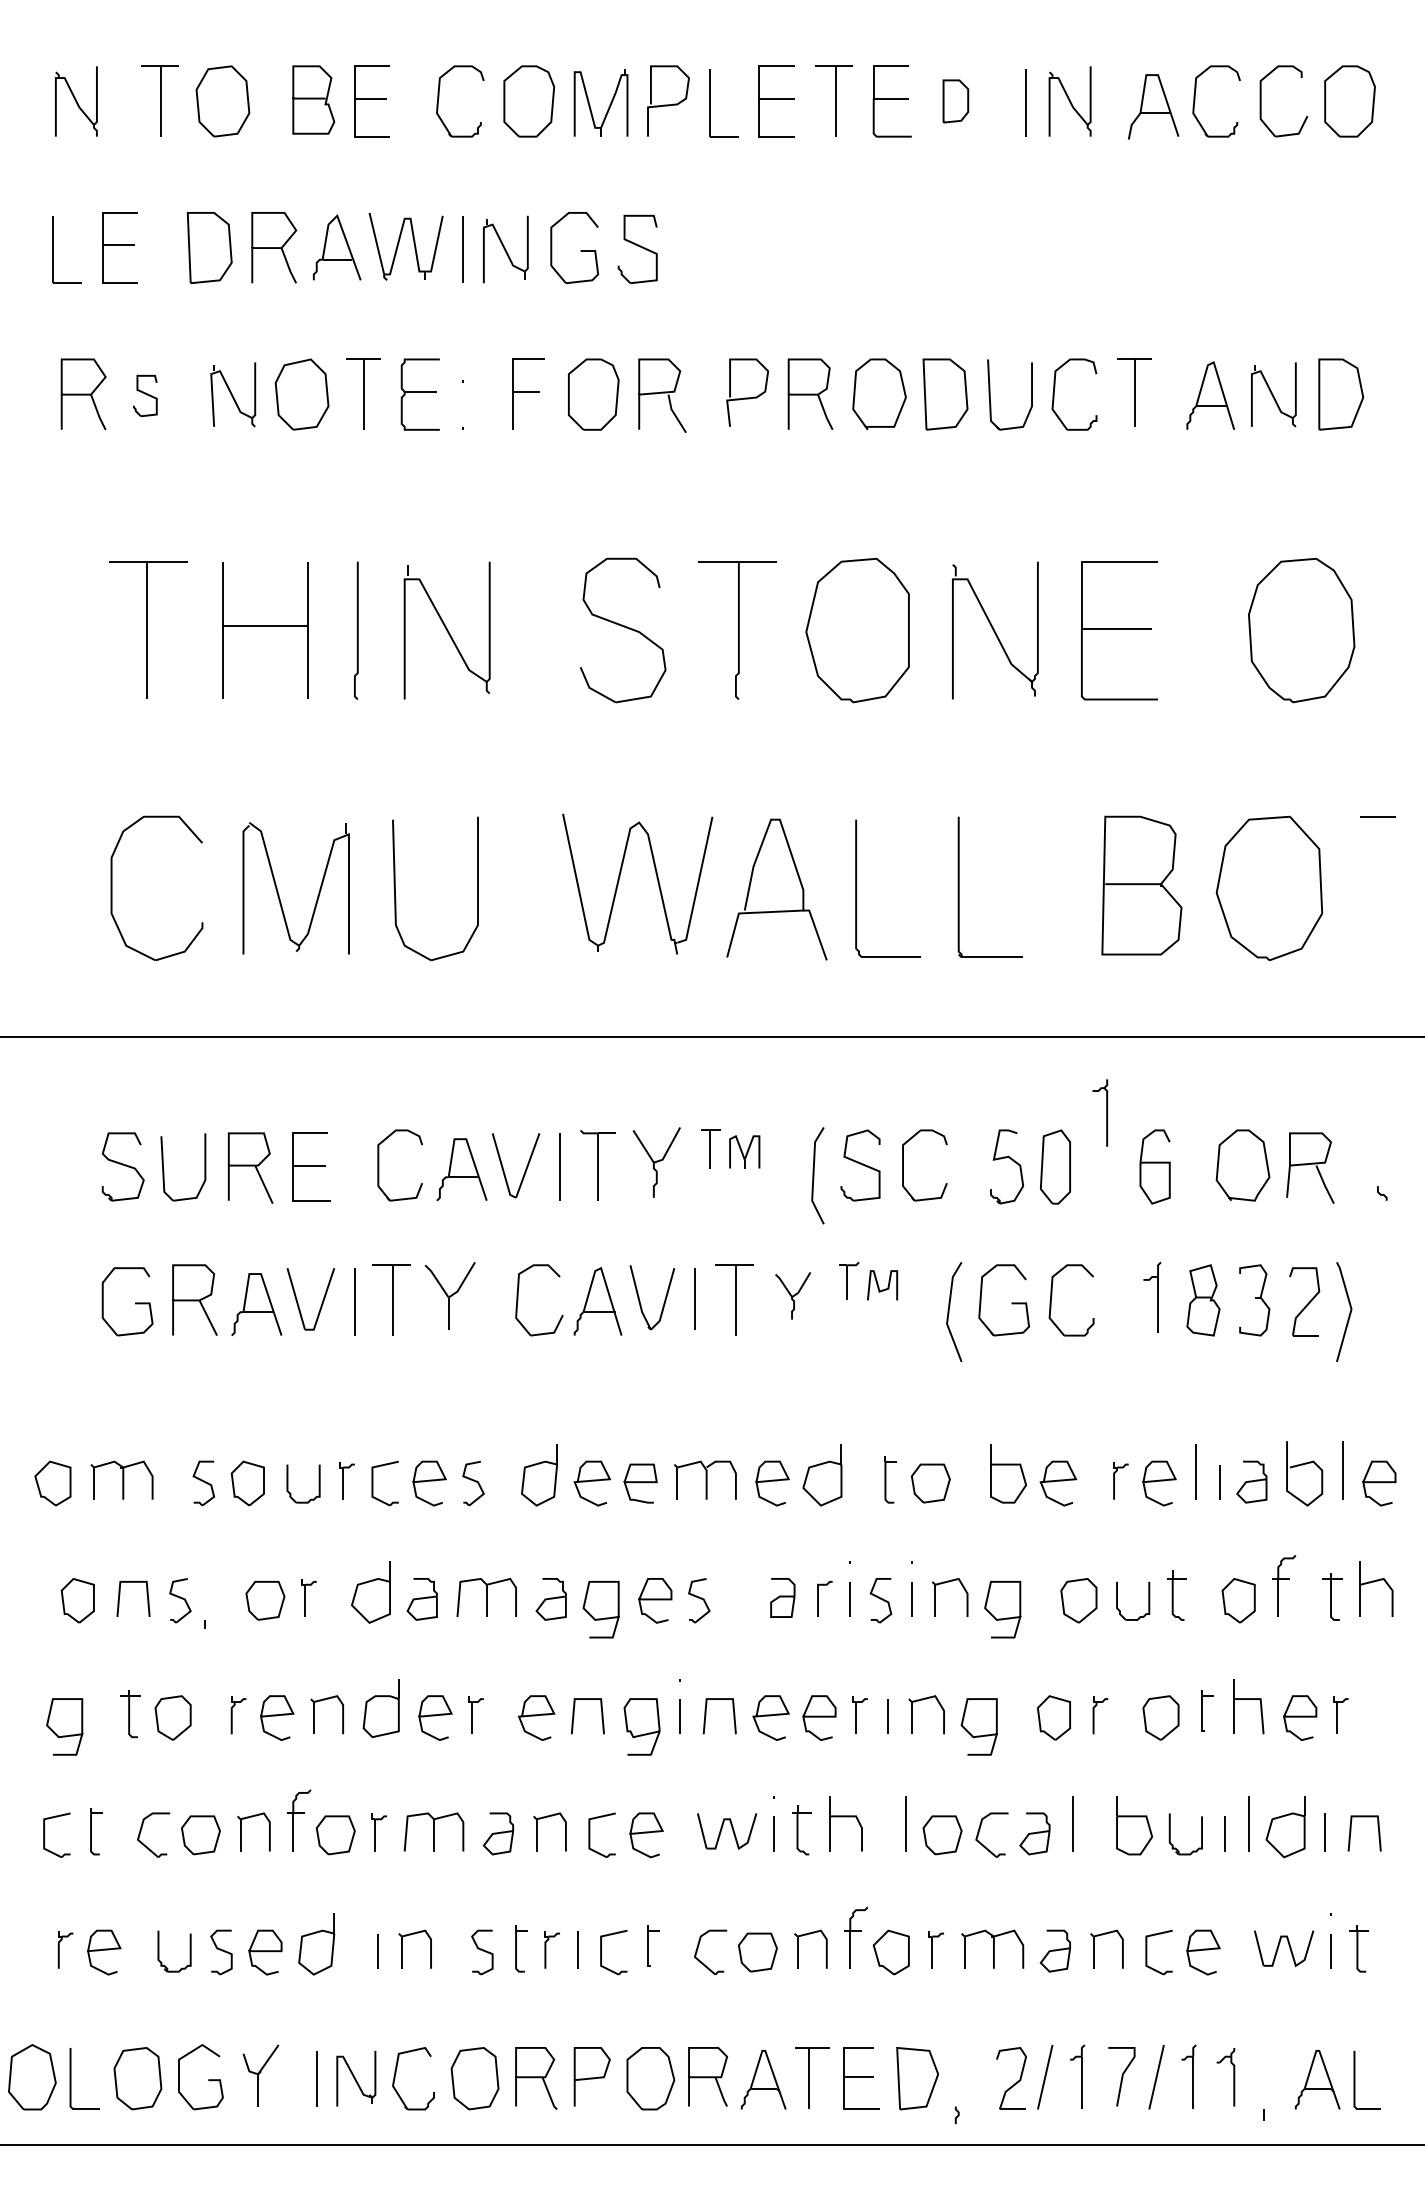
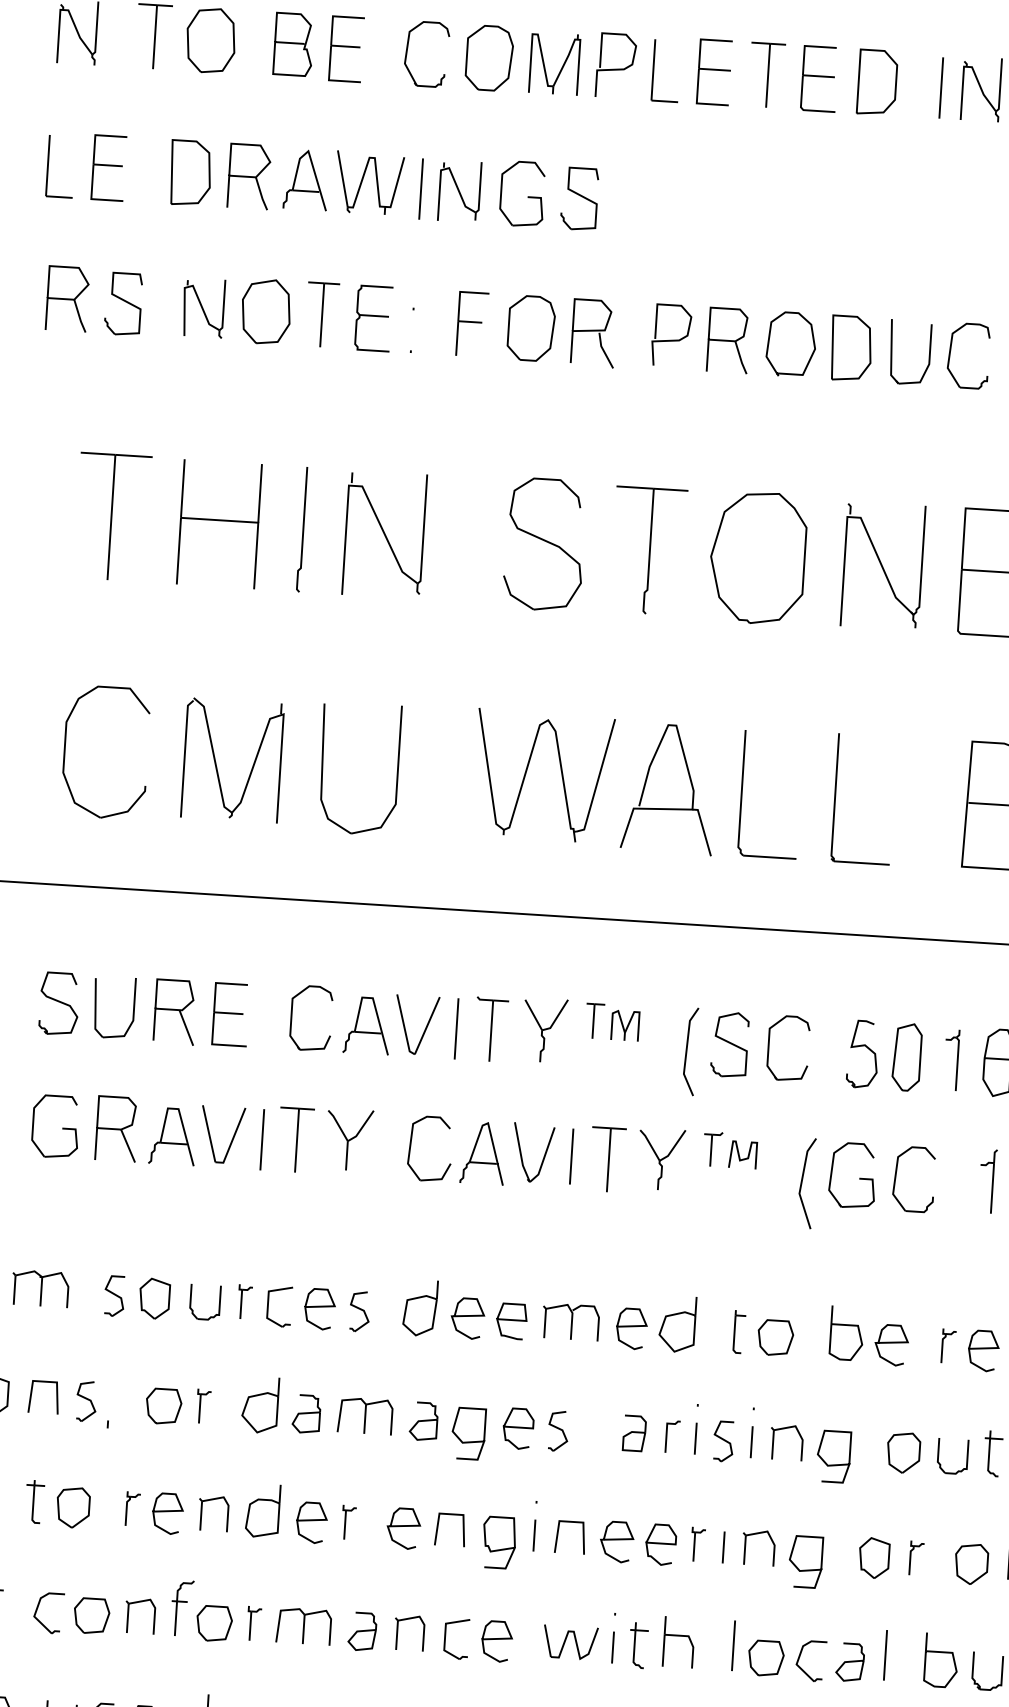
part: (955, 101) -> (877, 82), size x1.67
part: (145, 395) -> (123, 303), size x1.67
part: (1100, 1112) -> (951, 1059), moved
part: (792, 1295) -> (660, 1159), size x1.43

